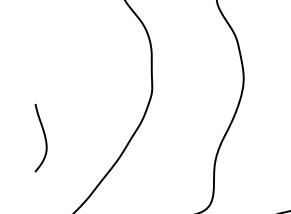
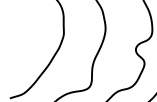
curve: (43, 137) -> (14, 55), removed

